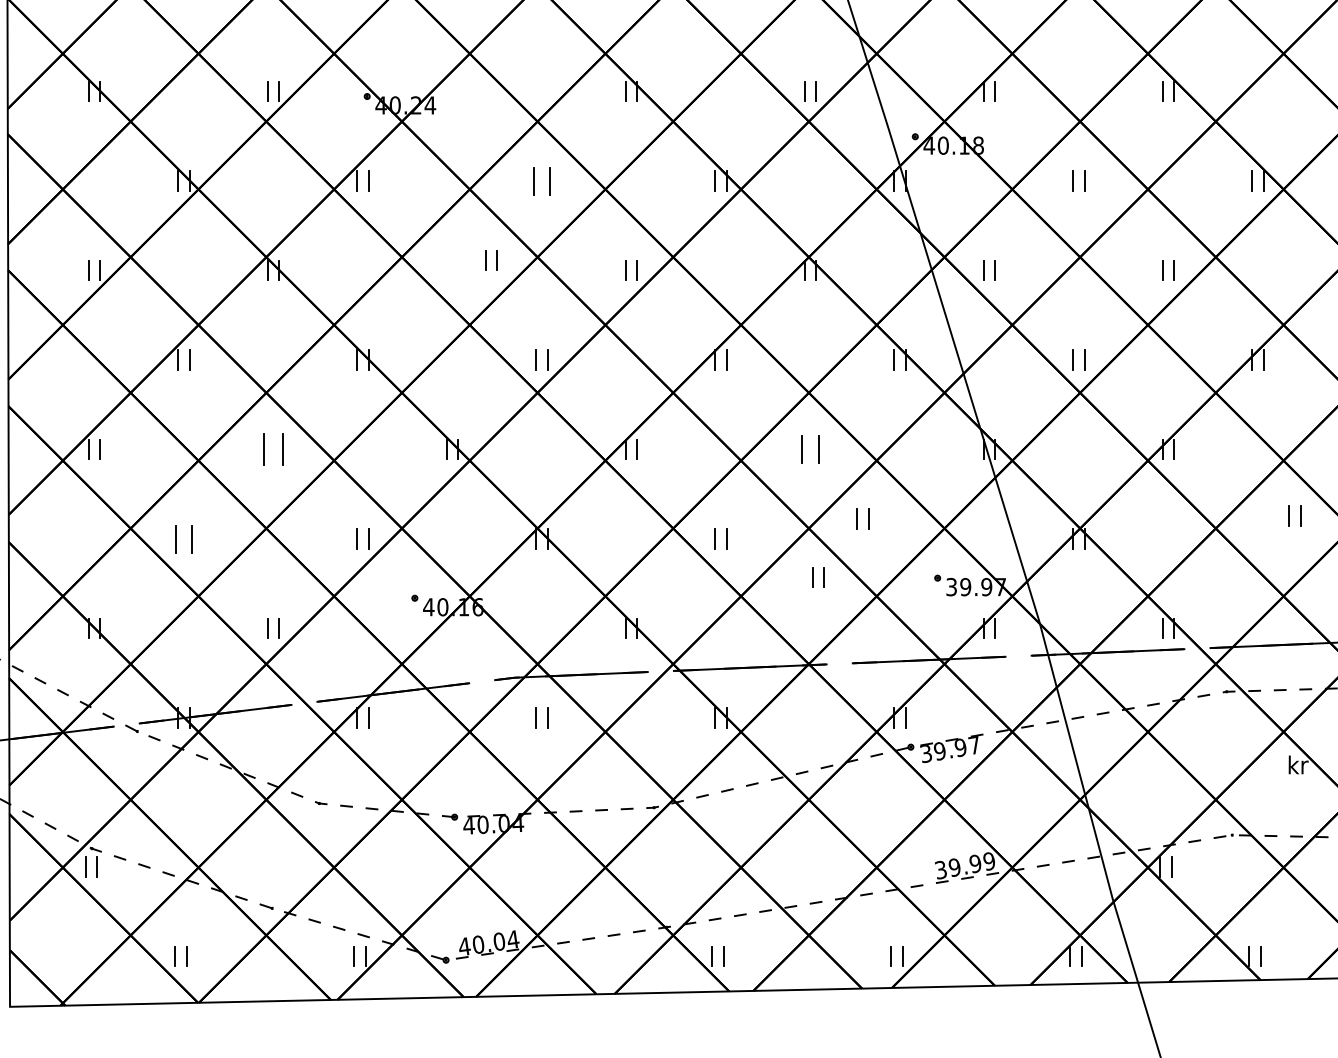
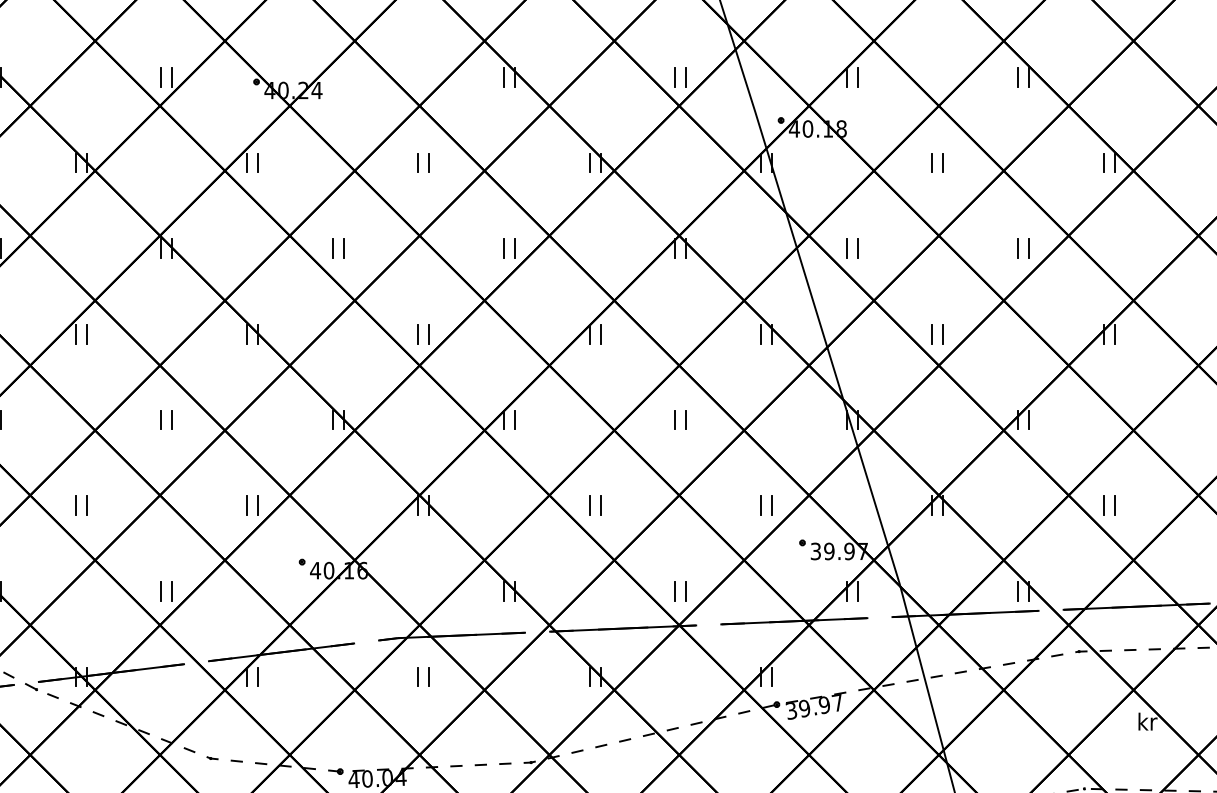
part: (541, 180) -> (423, 162), size x0.71
part: (491, 260) -> (338, 248), moved
part: (273, 449) -> (166, 419), size x0.62
part: (810, 449) -> (680, 419), size x0.71
part: (1294, 515) -> (1108, 504), moved
part: (862, 518) -> (765, 504), moved
part: (183, 538) -> (80, 504), size x0.71
part: (818, 577) -> (680, 591), moved

